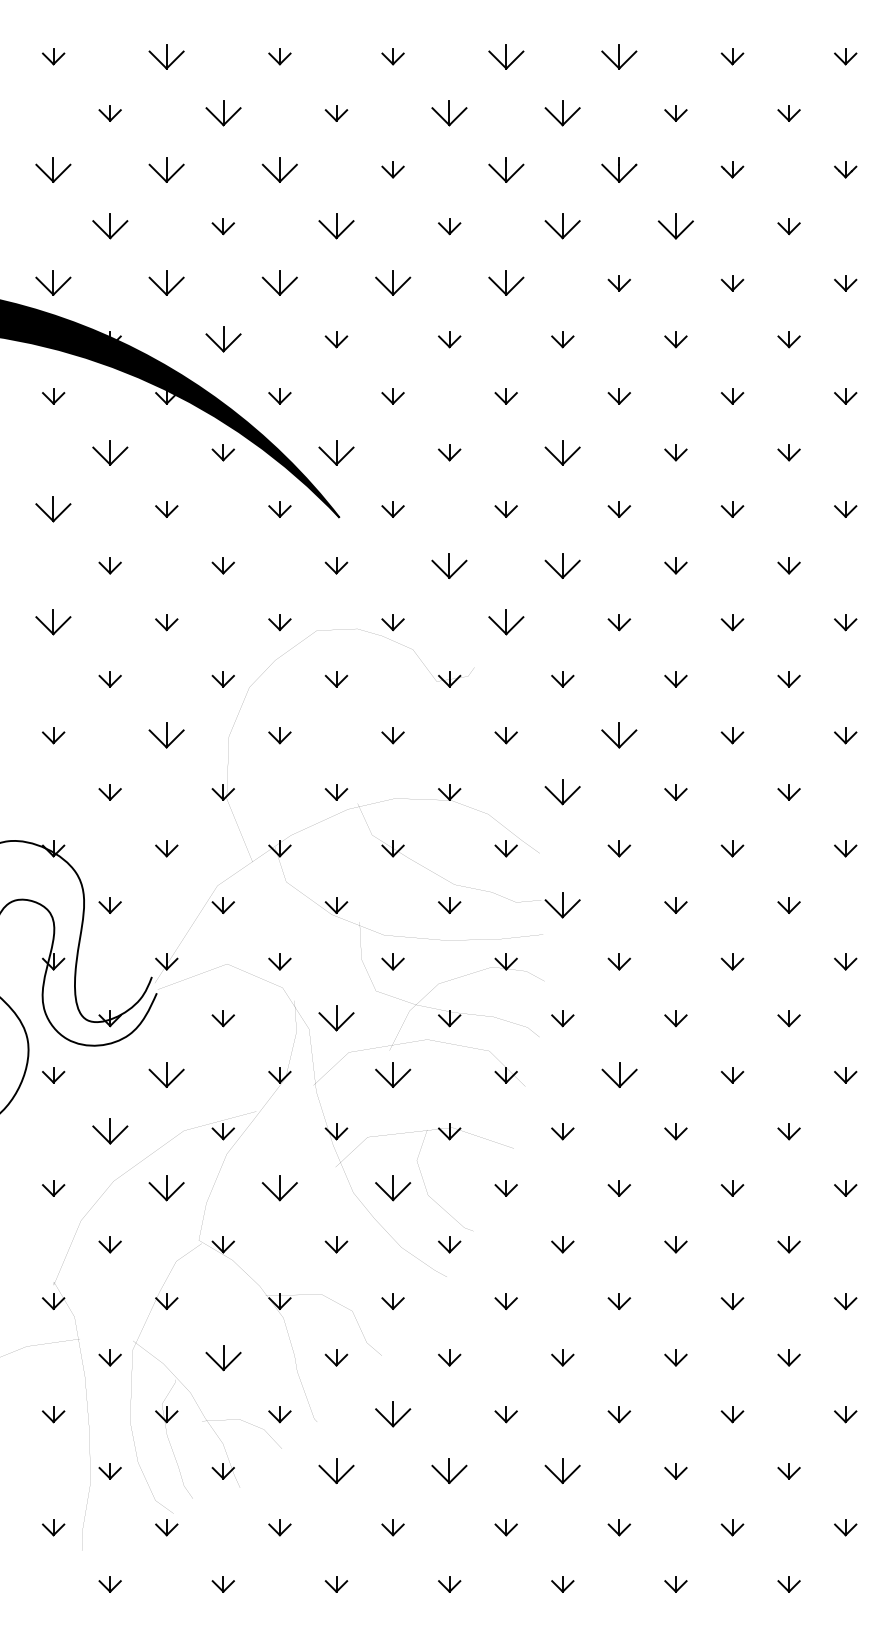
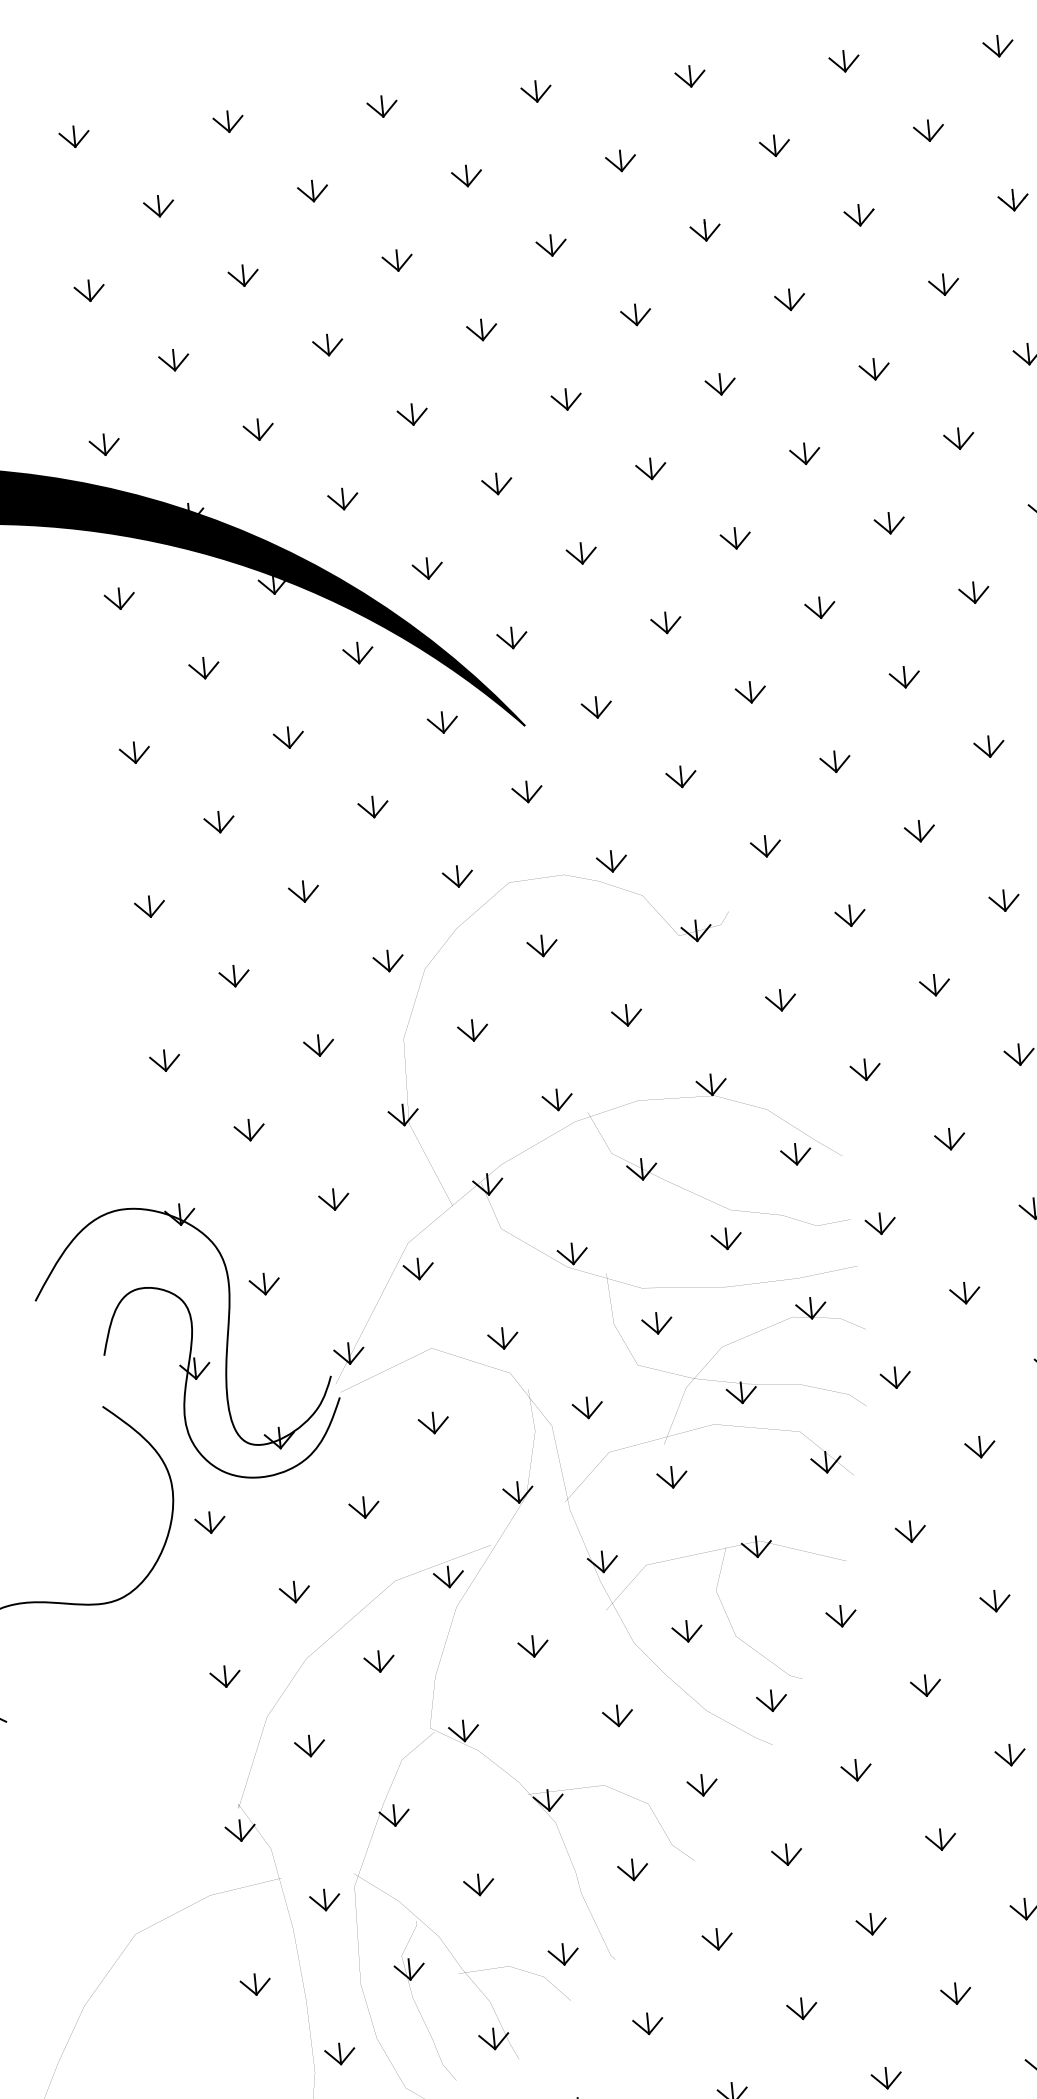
part: (166, 56) -> (227, 121), size x0.62
part: (505, 56) -> (689, 76), size x0.62
part: (619, 56) -> (844, 60), size x0.62
part: (222, 113) -> (311, 191), size x0.62
part: (449, 113) -> (620, 161), size x0.62
part: (562, 113) -> (774, 146), size x0.62
part: (53, 169) -> (89, 290), size x0.62
part: (166, 169) -> (243, 275), size x0.62
part: (279, 169) -> (396, 260), size x0.62
part: (505, 169) -> (704, 229), size x0.62
part: (619, 169) -> (859, 214), size x0.62
part: (109, 226) -> (173, 360), size x0.62
part: (336, 226) -> (482, 330), size x0.62
part: (562, 226) -> (789, 299), size x0.62
part: (675, 226) -> (943, 284), size x0.62
part: (53, 283) -> (104, 445), size x0.62
part: (166, 283) -> (258, 430), size x0.62
part: (279, 283) -> (412, 415), size x0.62
part: (392, 283) -> (565, 400), size x0.62
part: (505, 283) -> (719, 385), size x0.62
part: (222, 339) -> (341, 498), size x0.62
part: (109, 452) -> (203, 667), size x0.62
part: (336, 452) -> (512, 637), size x0.62
part: (562, 452) -> (819, 607), size x0.62
part: (53, 509) -> (134, 752), size x0.62
part: (449, 565) -> (681, 776), size x0.62
part: (562, 565) -> (834, 761), size x0.62
part: (53, 622) -> (149, 906), size x0.62
part: (505, 622) -> (764, 846), size x0.62
part: (166, 735) -> (318, 1045), size x0.62
part: (619, 735) -> (935, 984), size x0.62
part: (562, 792) -> (865, 1070), size x0.62
part: (562, 905) -> (880, 1223), size x0.62
part: (336, 1018) -> (587, 1407), size x0.62
part: (166, 1075) -> (363, 1508), size x0.62
part: (392, 1075) -> (671, 1477), size x0.62
part: (618, 1075) -> (979, 1447), size x0.62
part: (109, 1131) -> (293, 1591), size x0.62
part: (166, 1188) -> (379, 1661), size x0.62
part: (279, 1188) -> (532, 1646), size x0.62
part: (392, 1188) -> (686, 1631), size x0.62
part: (222, 1357) -> (477, 1884), size x0.62
part: (392, 1414) -> (716, 1939), size x0.62
part: (336, 1471) -> (648, 2024), size x0.62
part: (449, 1471) -> (801, 2009), size x0.62
part: (562, 1471) -> (955, 1994), size x0.62

